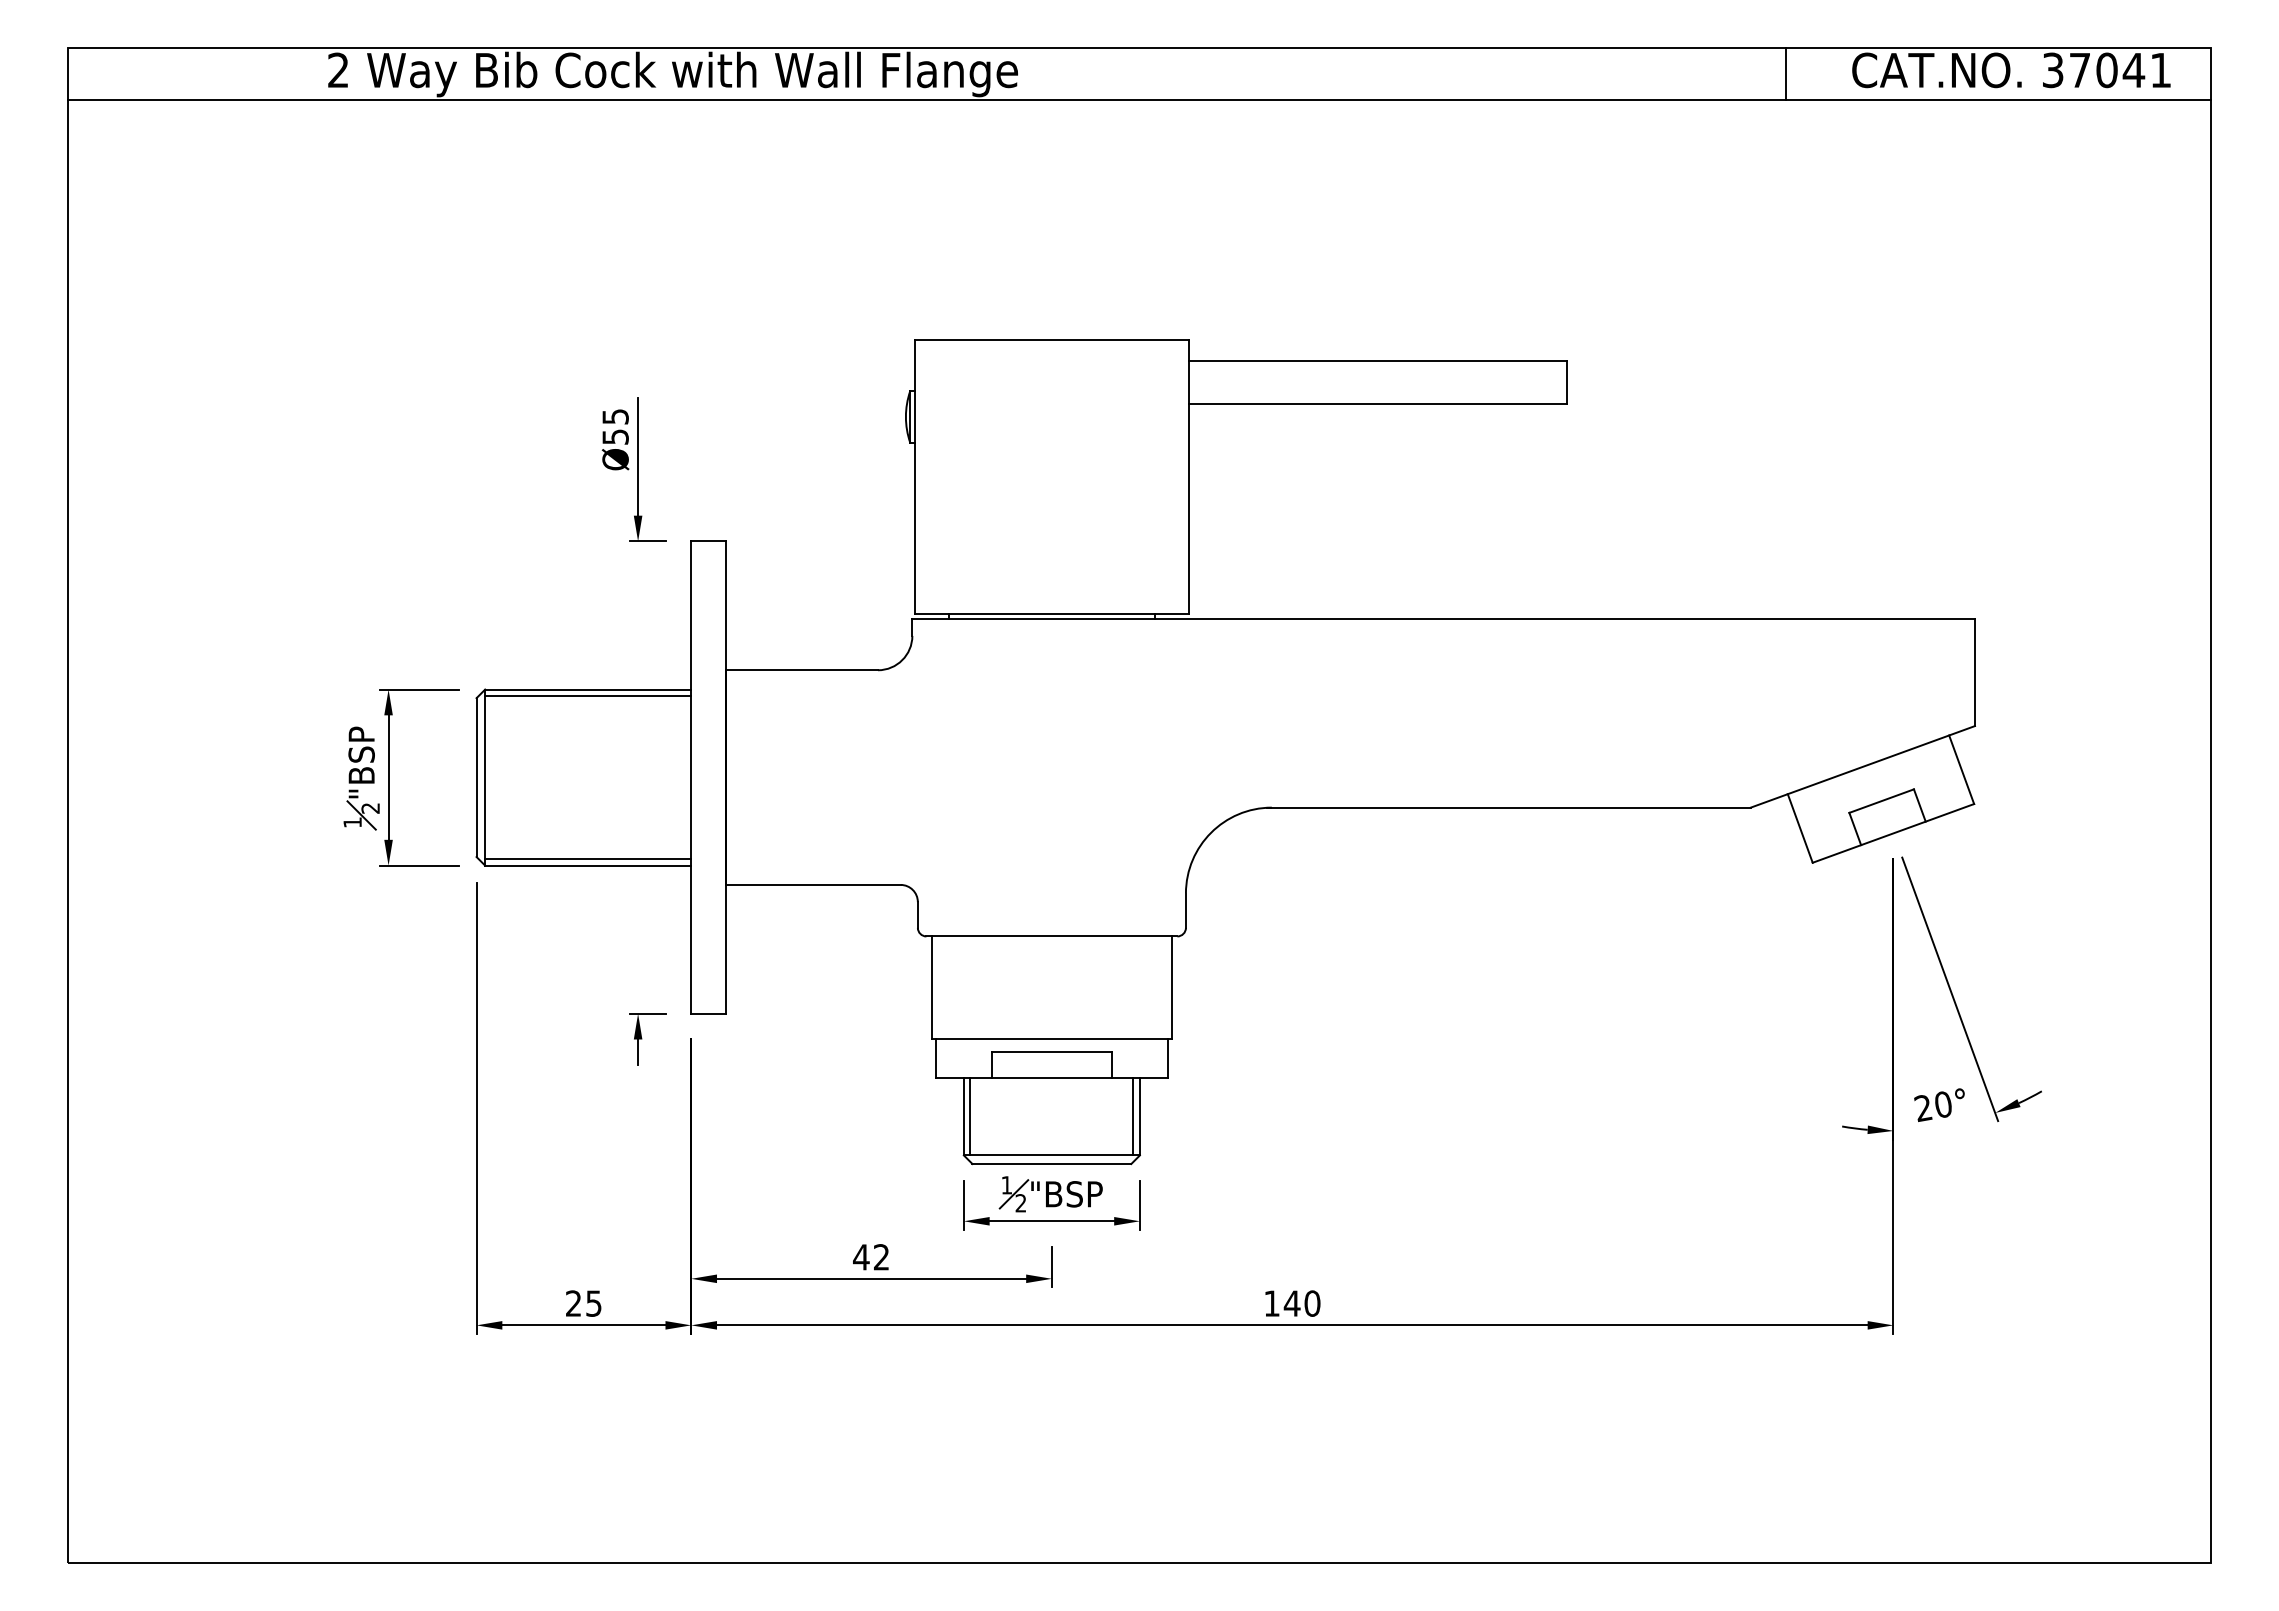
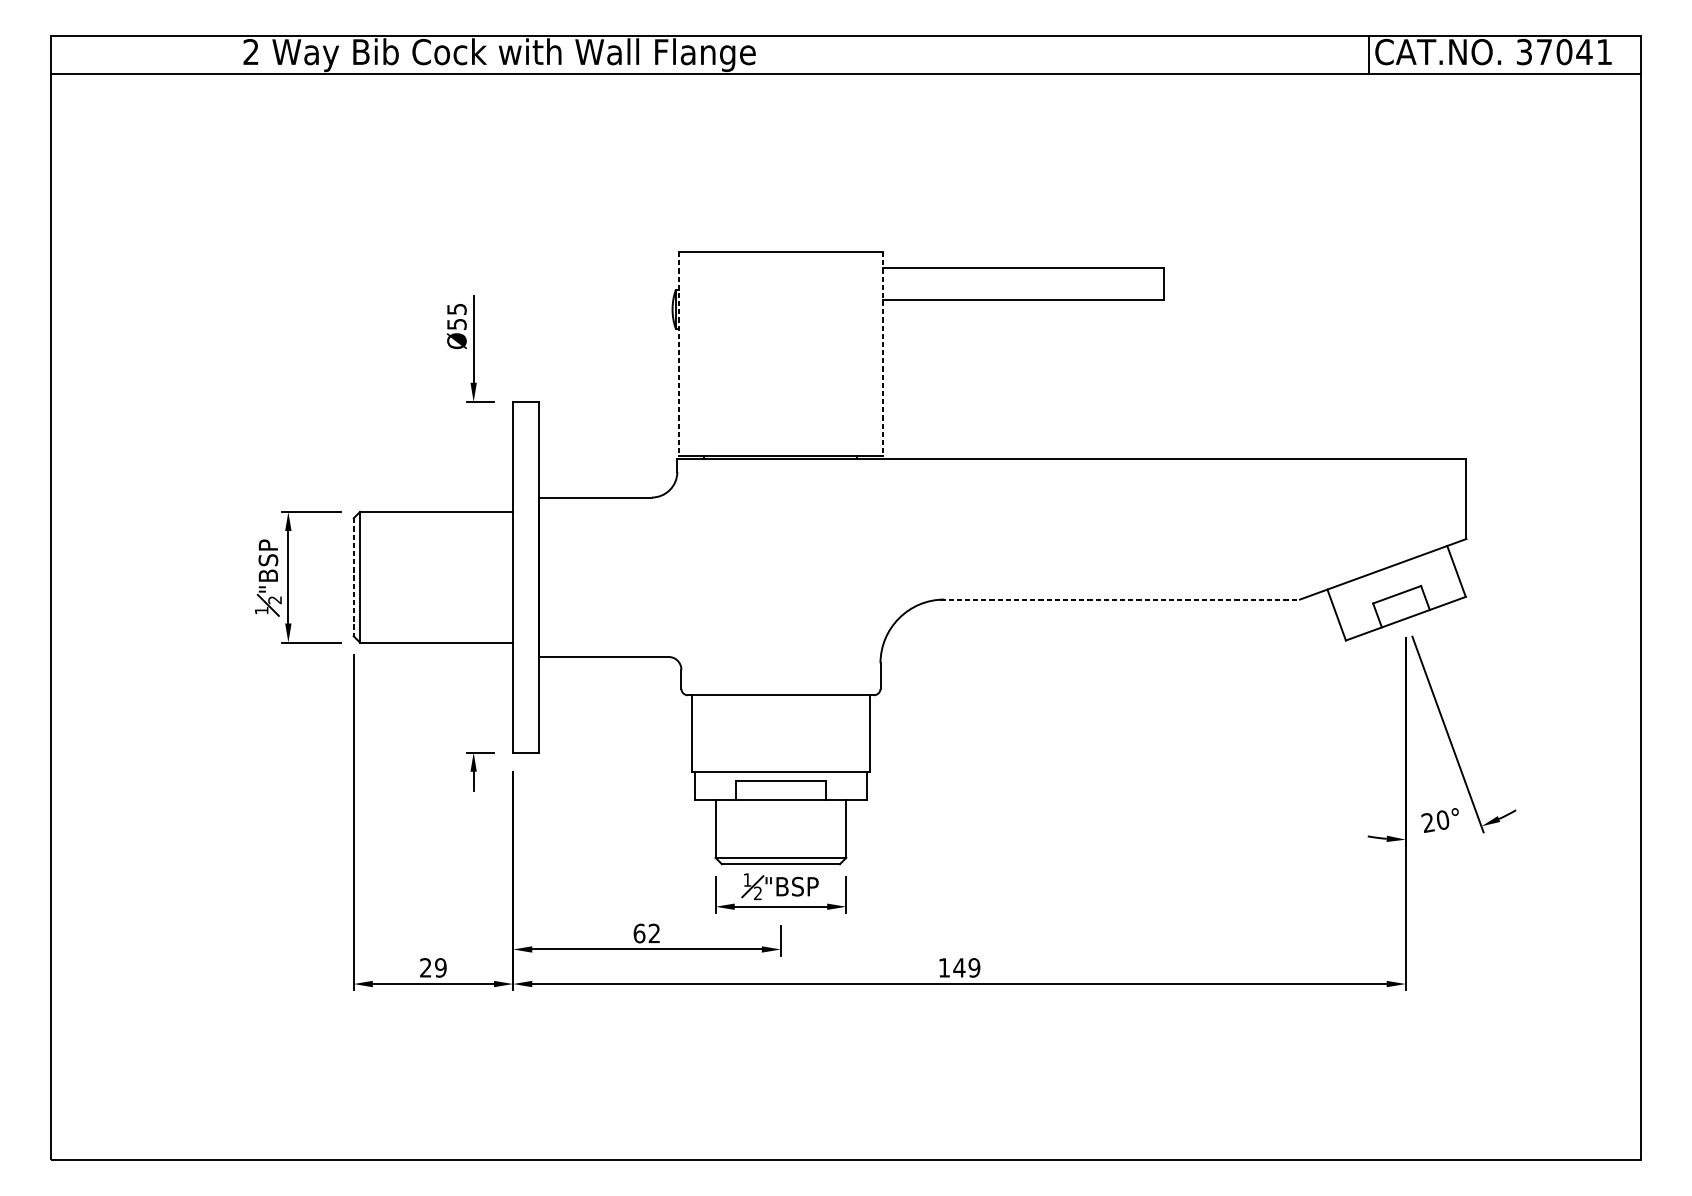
line: (1786, 73) -> (1368, 54), moved
line: (914, 477) -> (678, 354), solid -> dashed
line: (1189, 477) -> (883, 354), solid -> dashed
line: (588, 696) -> (436, 517), removed
line: (476, 778) -> (353, 577), solid -> dashed
line: (1509, 807) -> (1120, 599), solid -> dashed
line: (588, 859) -> (436, 638), removed
line: (970, 1116) -> (720, 828), removed
line: (1133, 1116) -> (841, 828), removed
text: (861, 1257) -> (639, 933), 42 -> 62
text: (593, 1303) -> (440, 967), 25 -> 29
text: (1312, 1303) -> (974, 967), 140 -> 149

